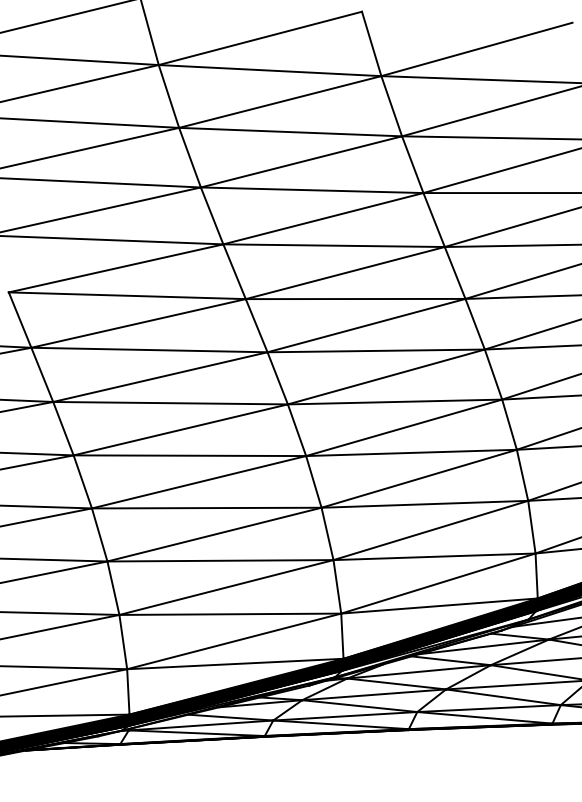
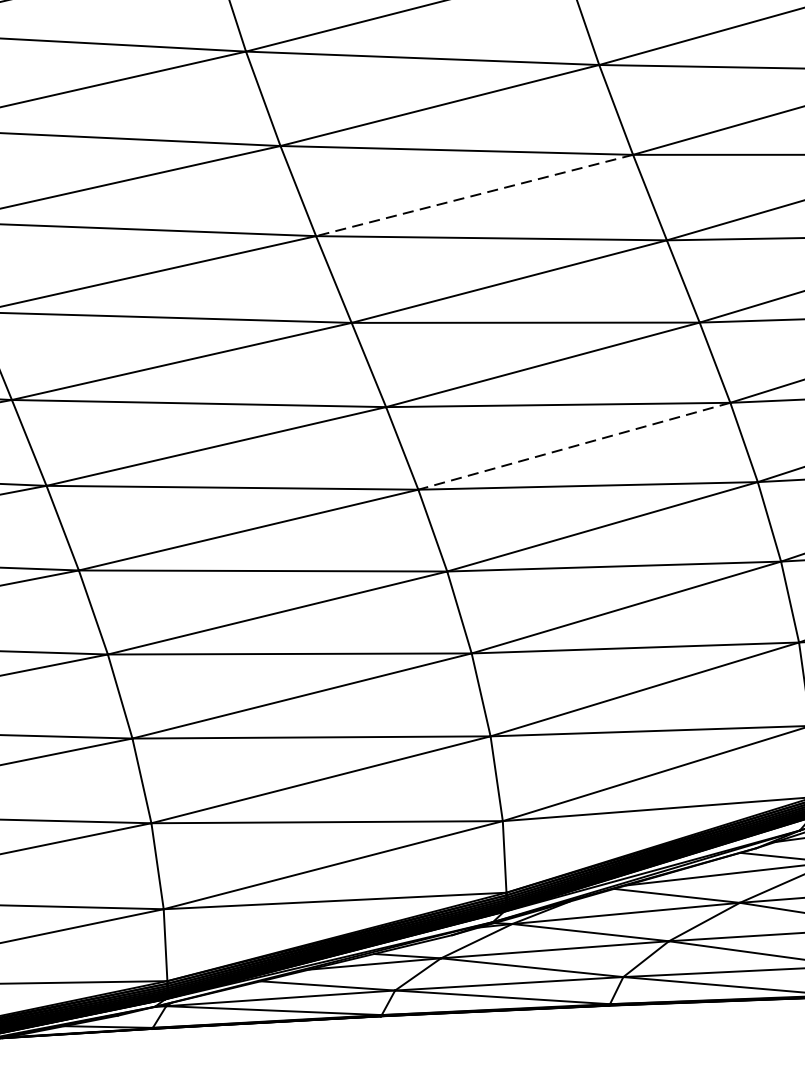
line: (322, 218) -> (473, 195), solid -> dashed
line: (385, 377) -> (572, 447), solid -> dashed

